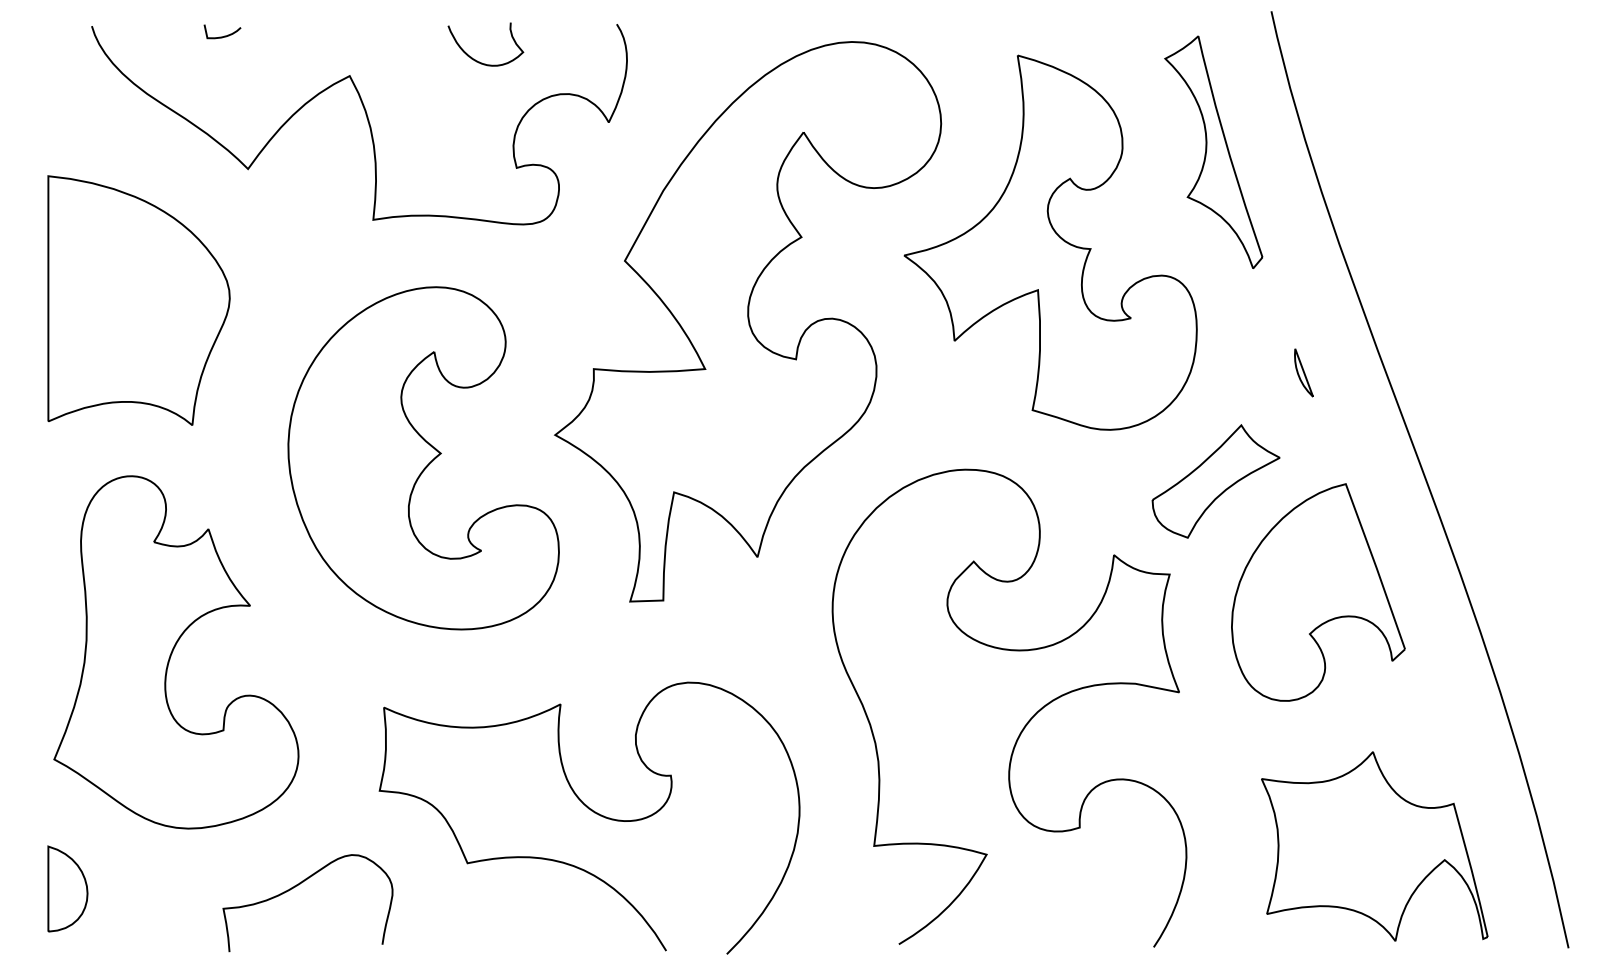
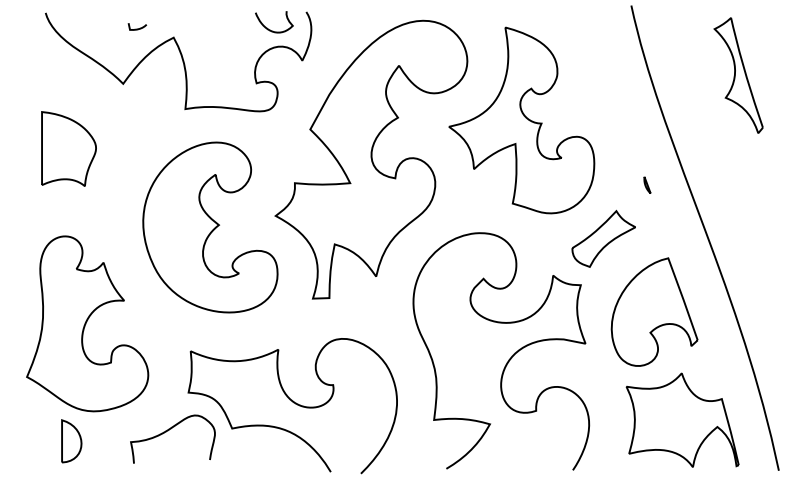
curve: (222, 35) -> (137, 28), moved
curve: (478, 59) -> (270, 29), moved
part: (1213, 152) -> (738, 75), moved
part: (137, 299) -> (68, 148), size x0.6
part: (1303, 373) -> (647, 185), size x0.7
part: (1318, 591) -> (654, 311), moved
curve: (298, 887) -> (168, 431), moved
part: (67, 889) -> (71, 441), moved

